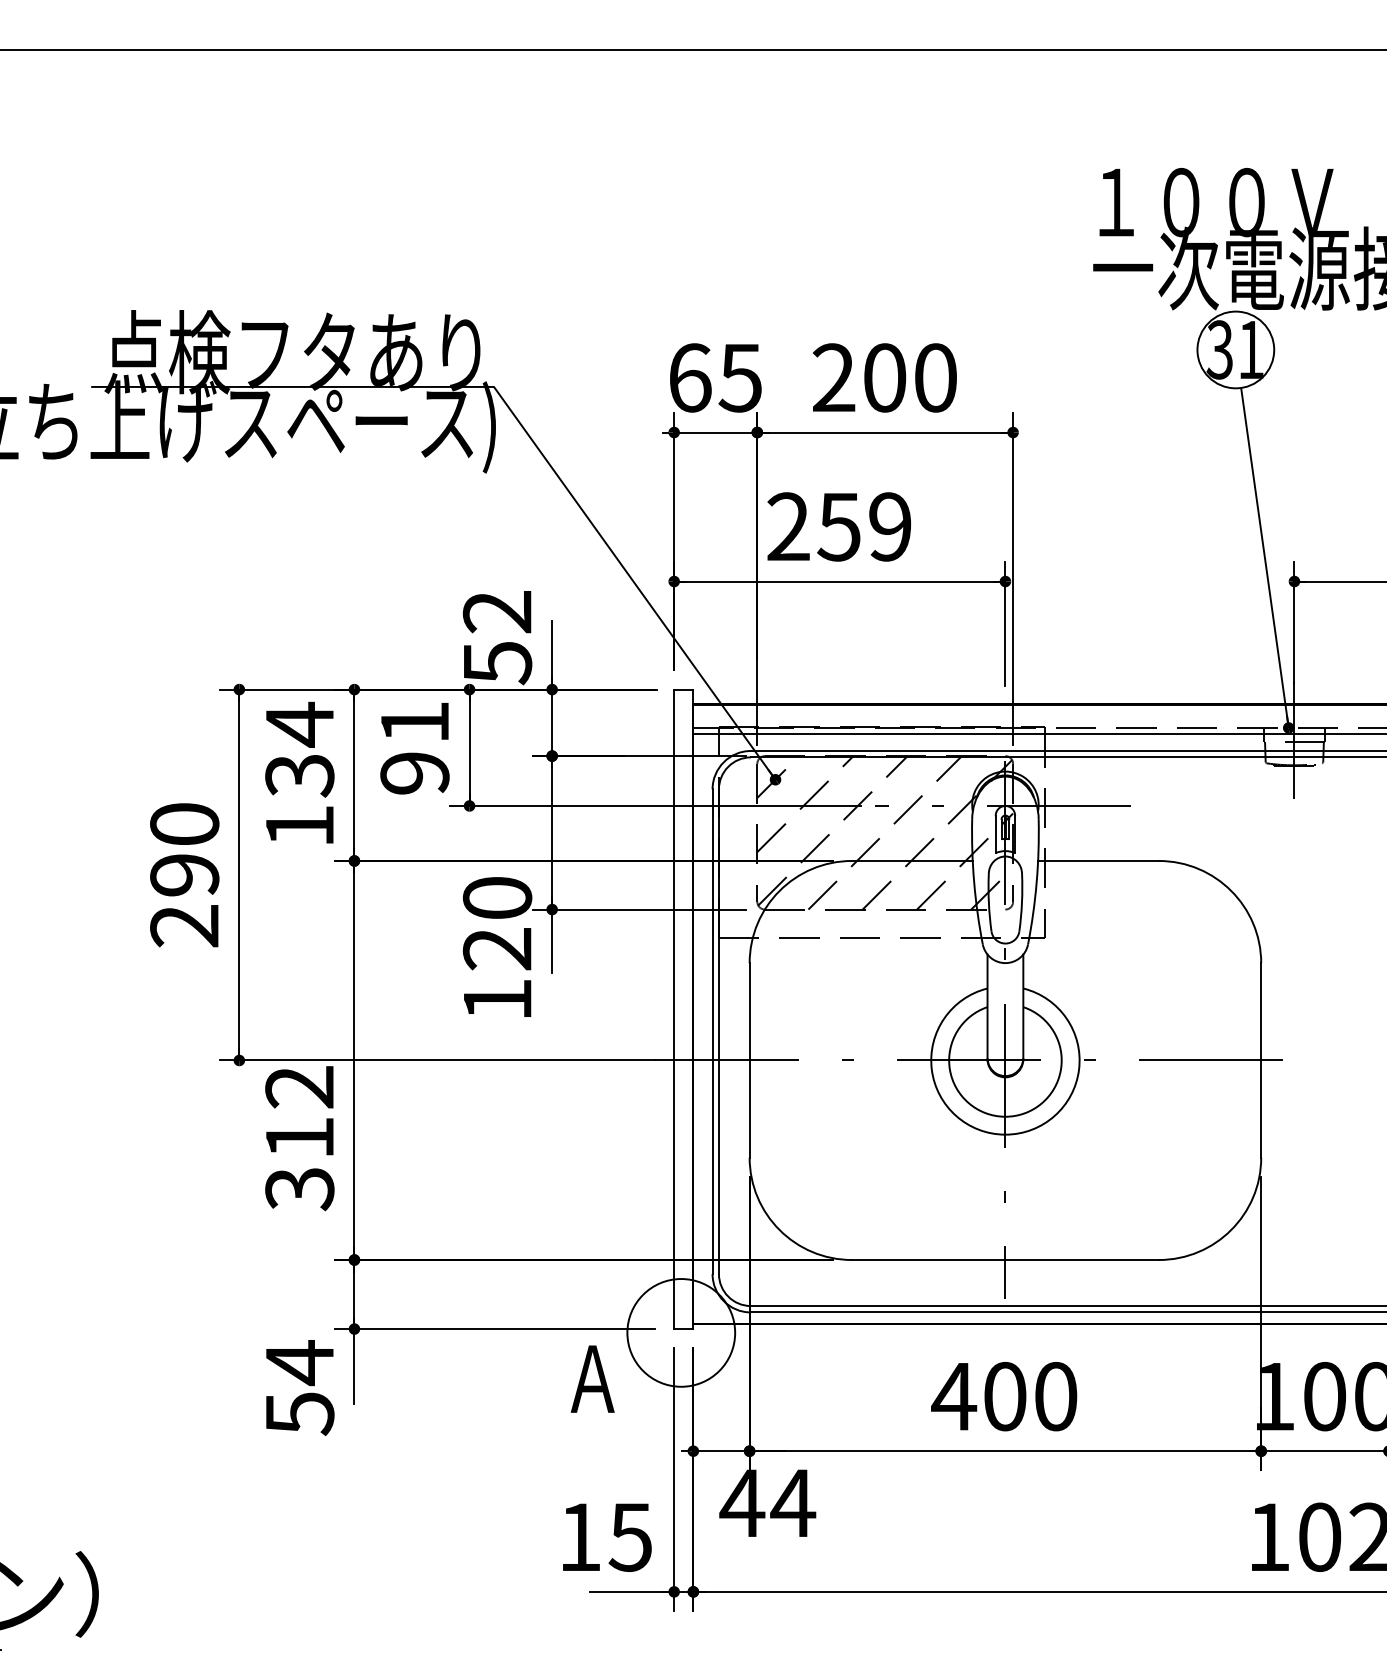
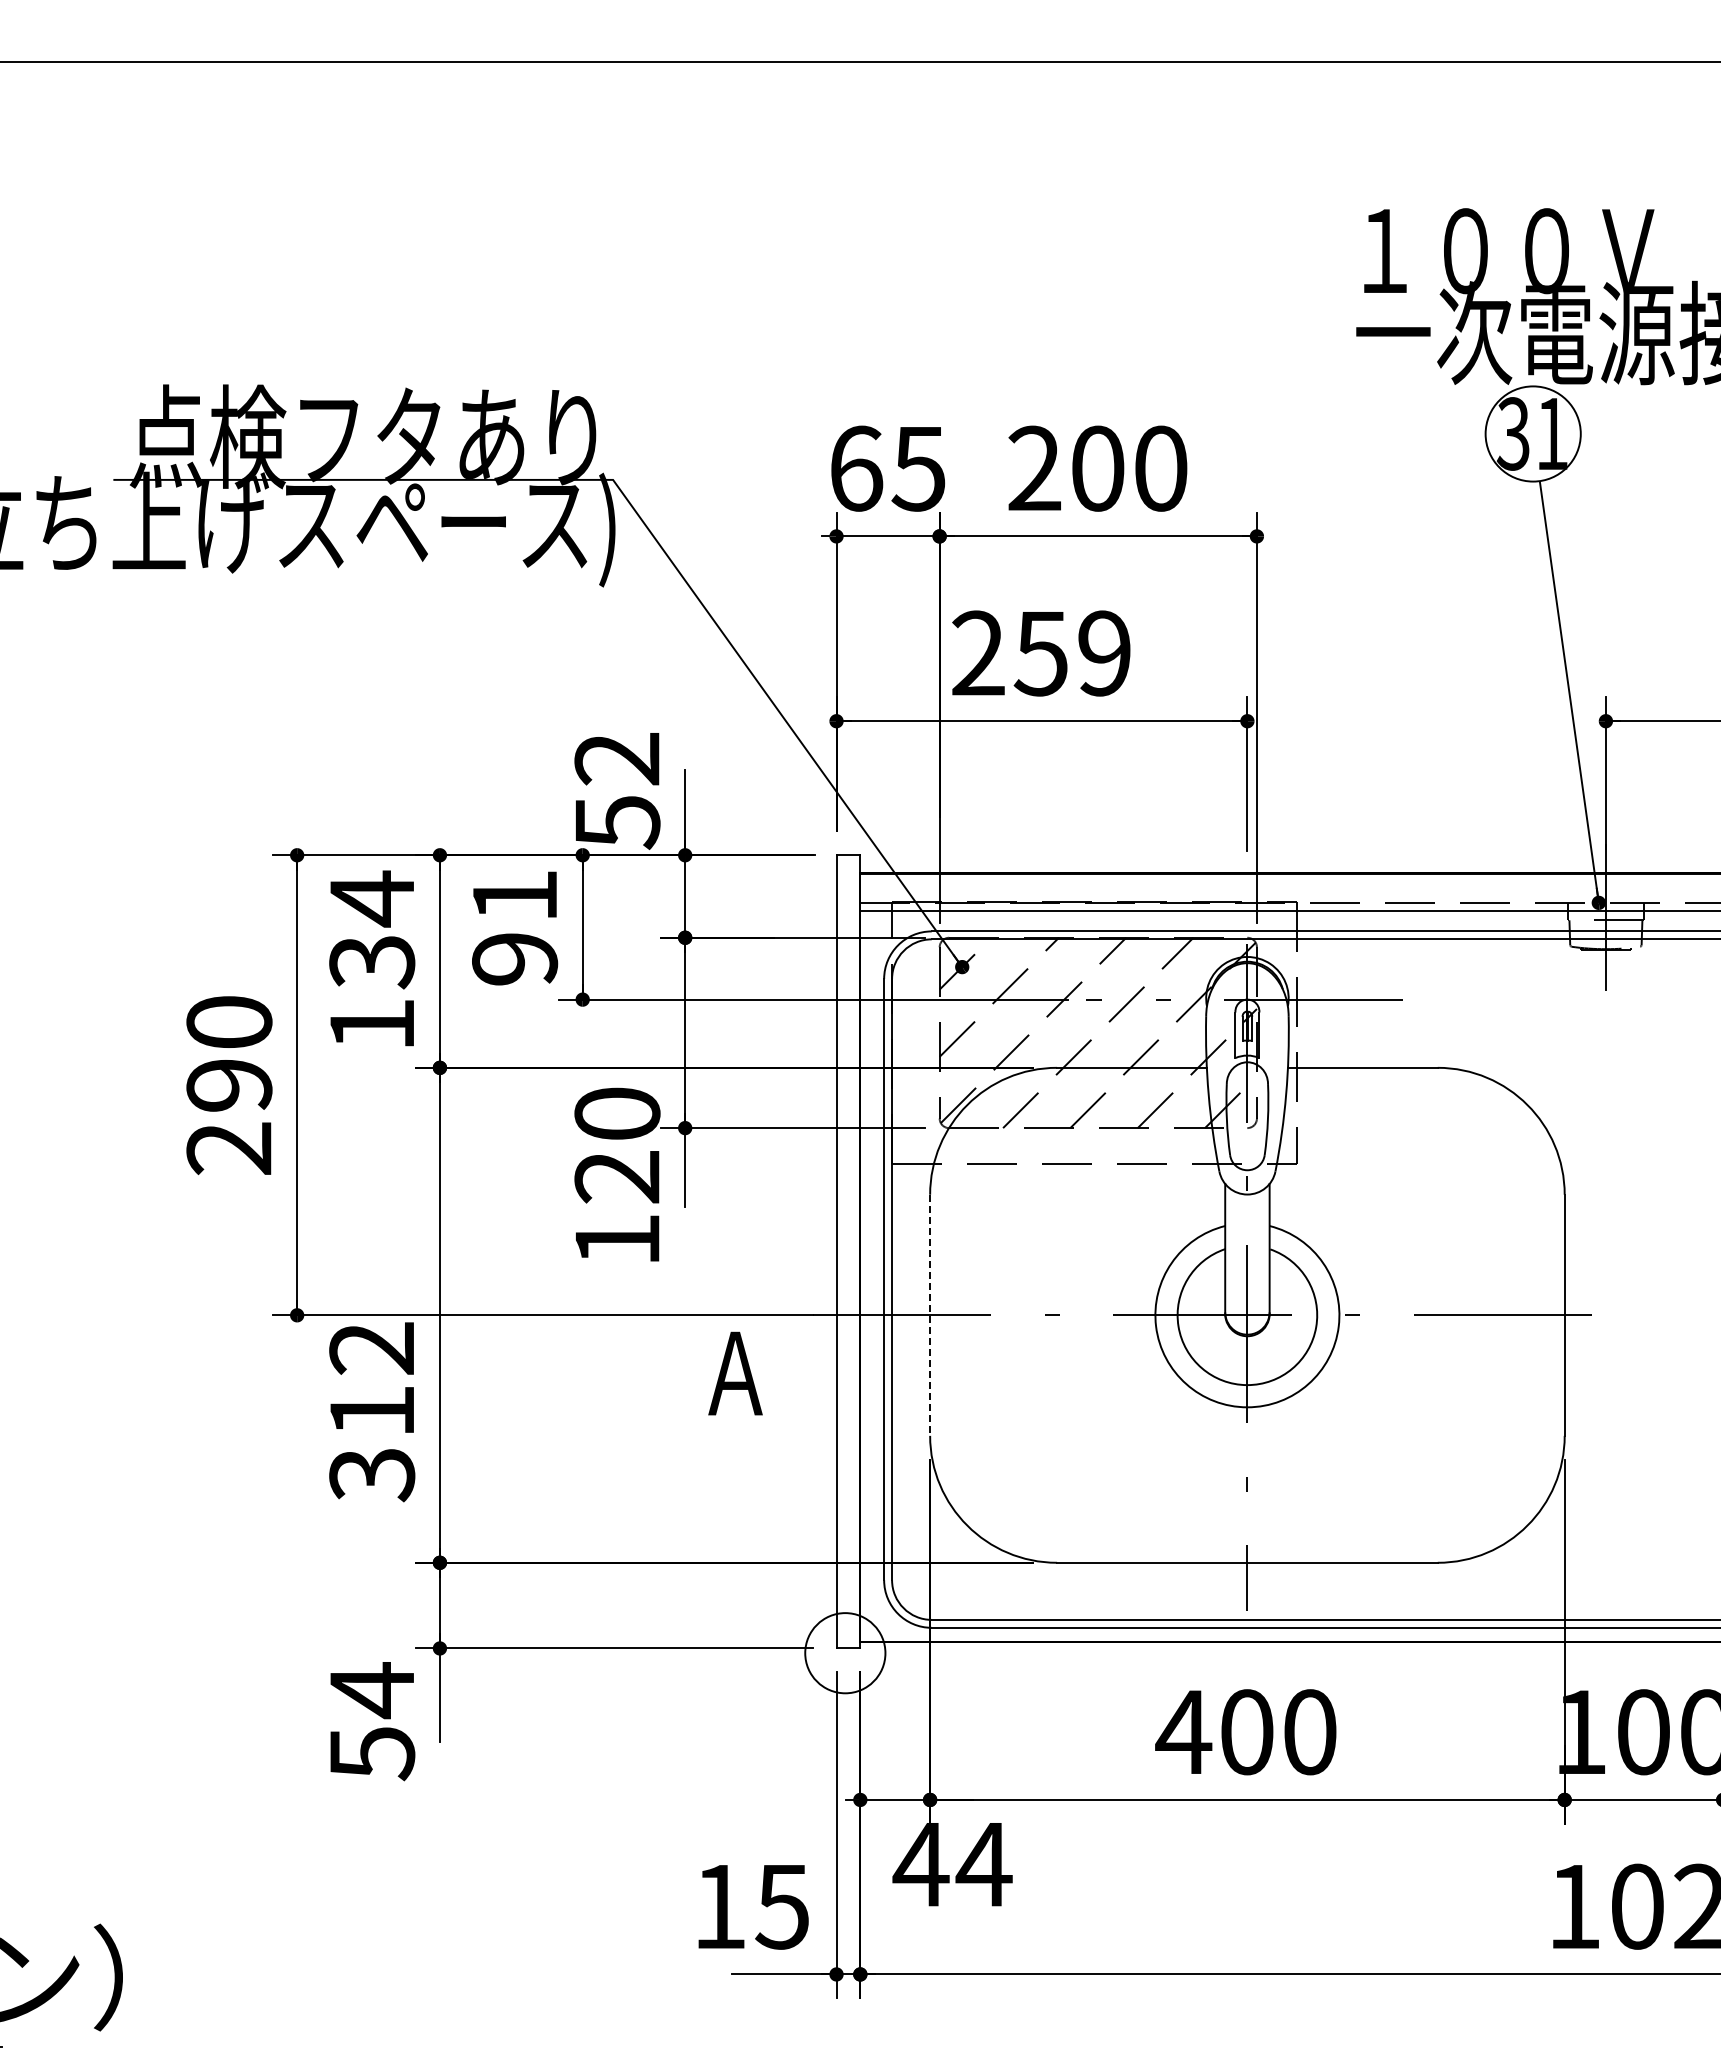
line: (749, 1060) -> (930, 1315), solid -> dashed
circle: (681, 1333) -> (845, 1653), size x0.6
text: (592, 1379) -> (735, 1373), moved

